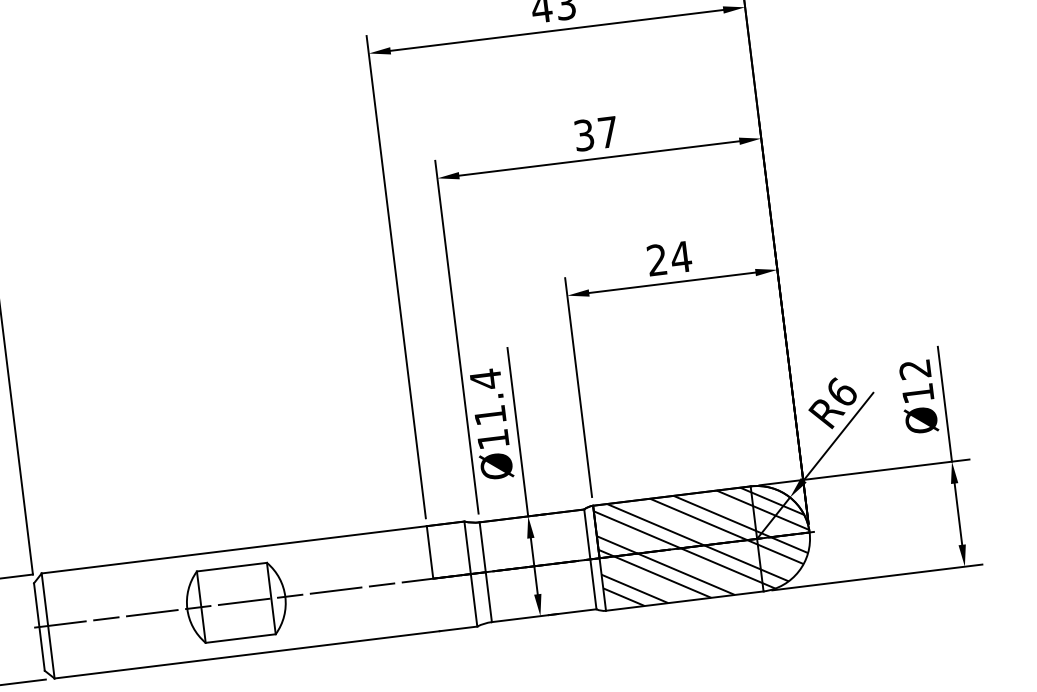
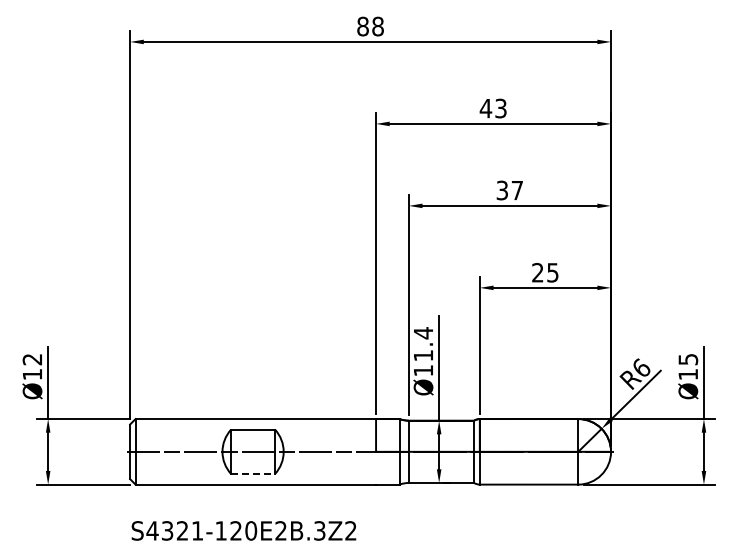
text: (680, 256) -> (552, 272), 24 -> 25
text: (915, 369) -> (688, 359), Ø12 -> Ø15
hatch: (704, 544) -> (545, 451), removed
line: (241, 639) -> (253, 474), solid -> dashed

